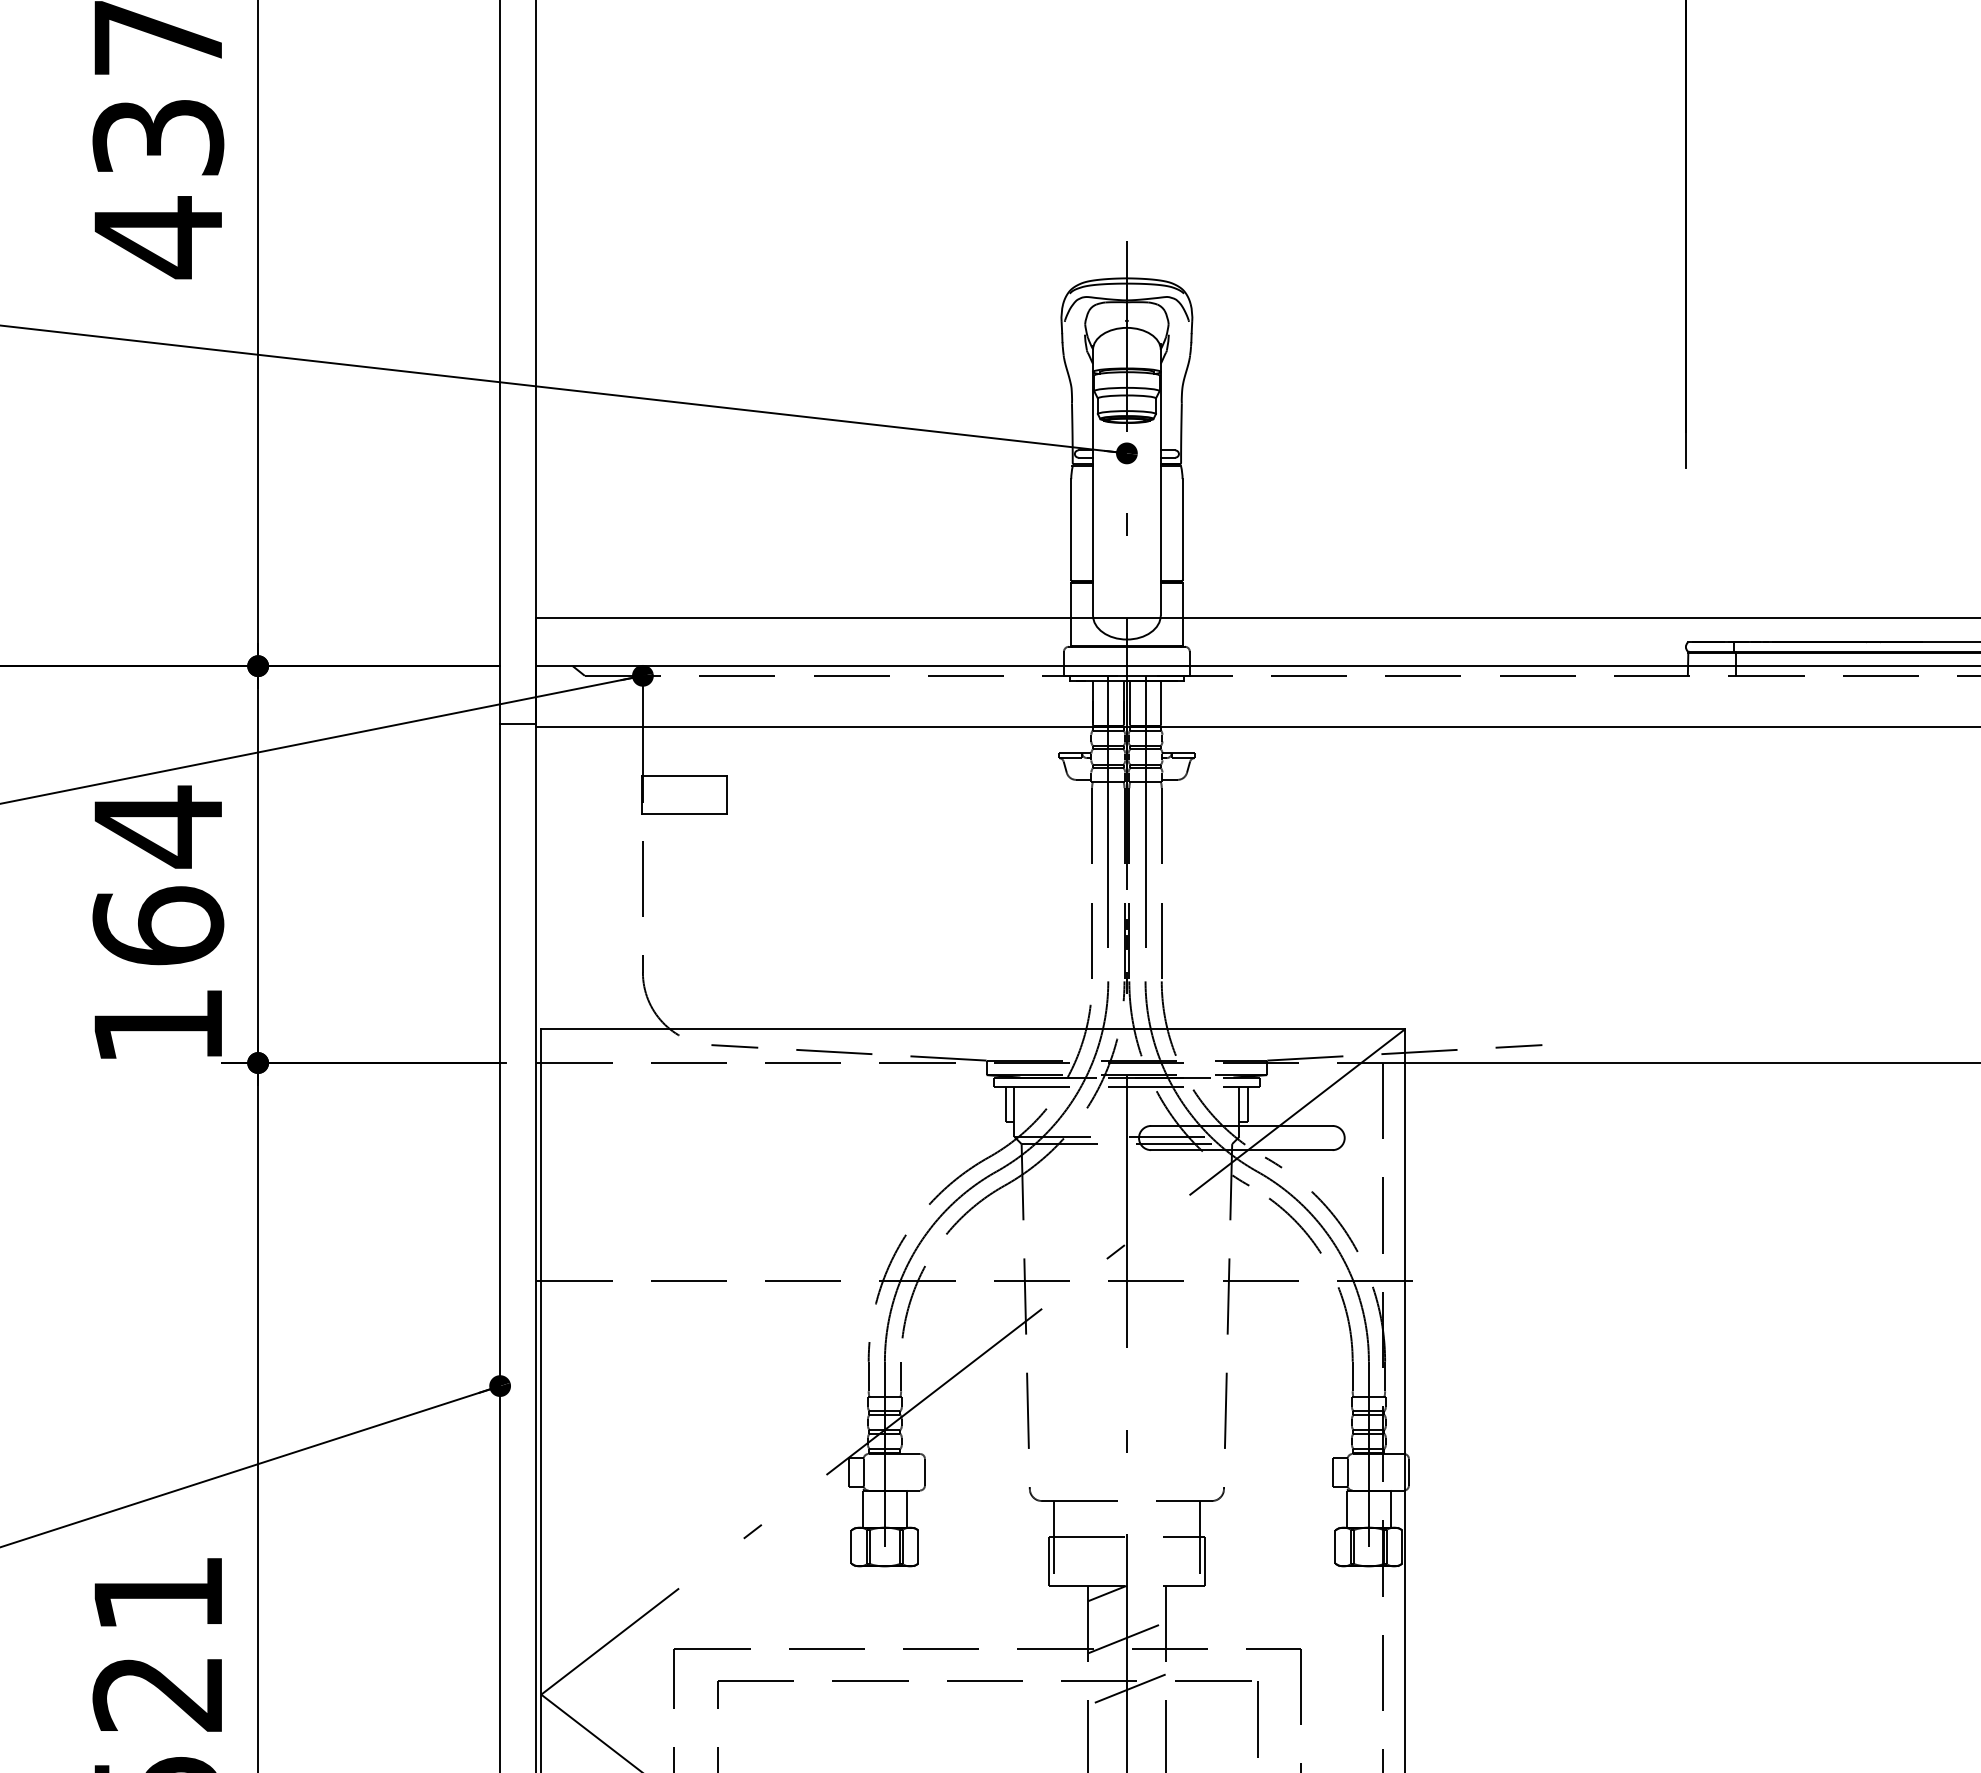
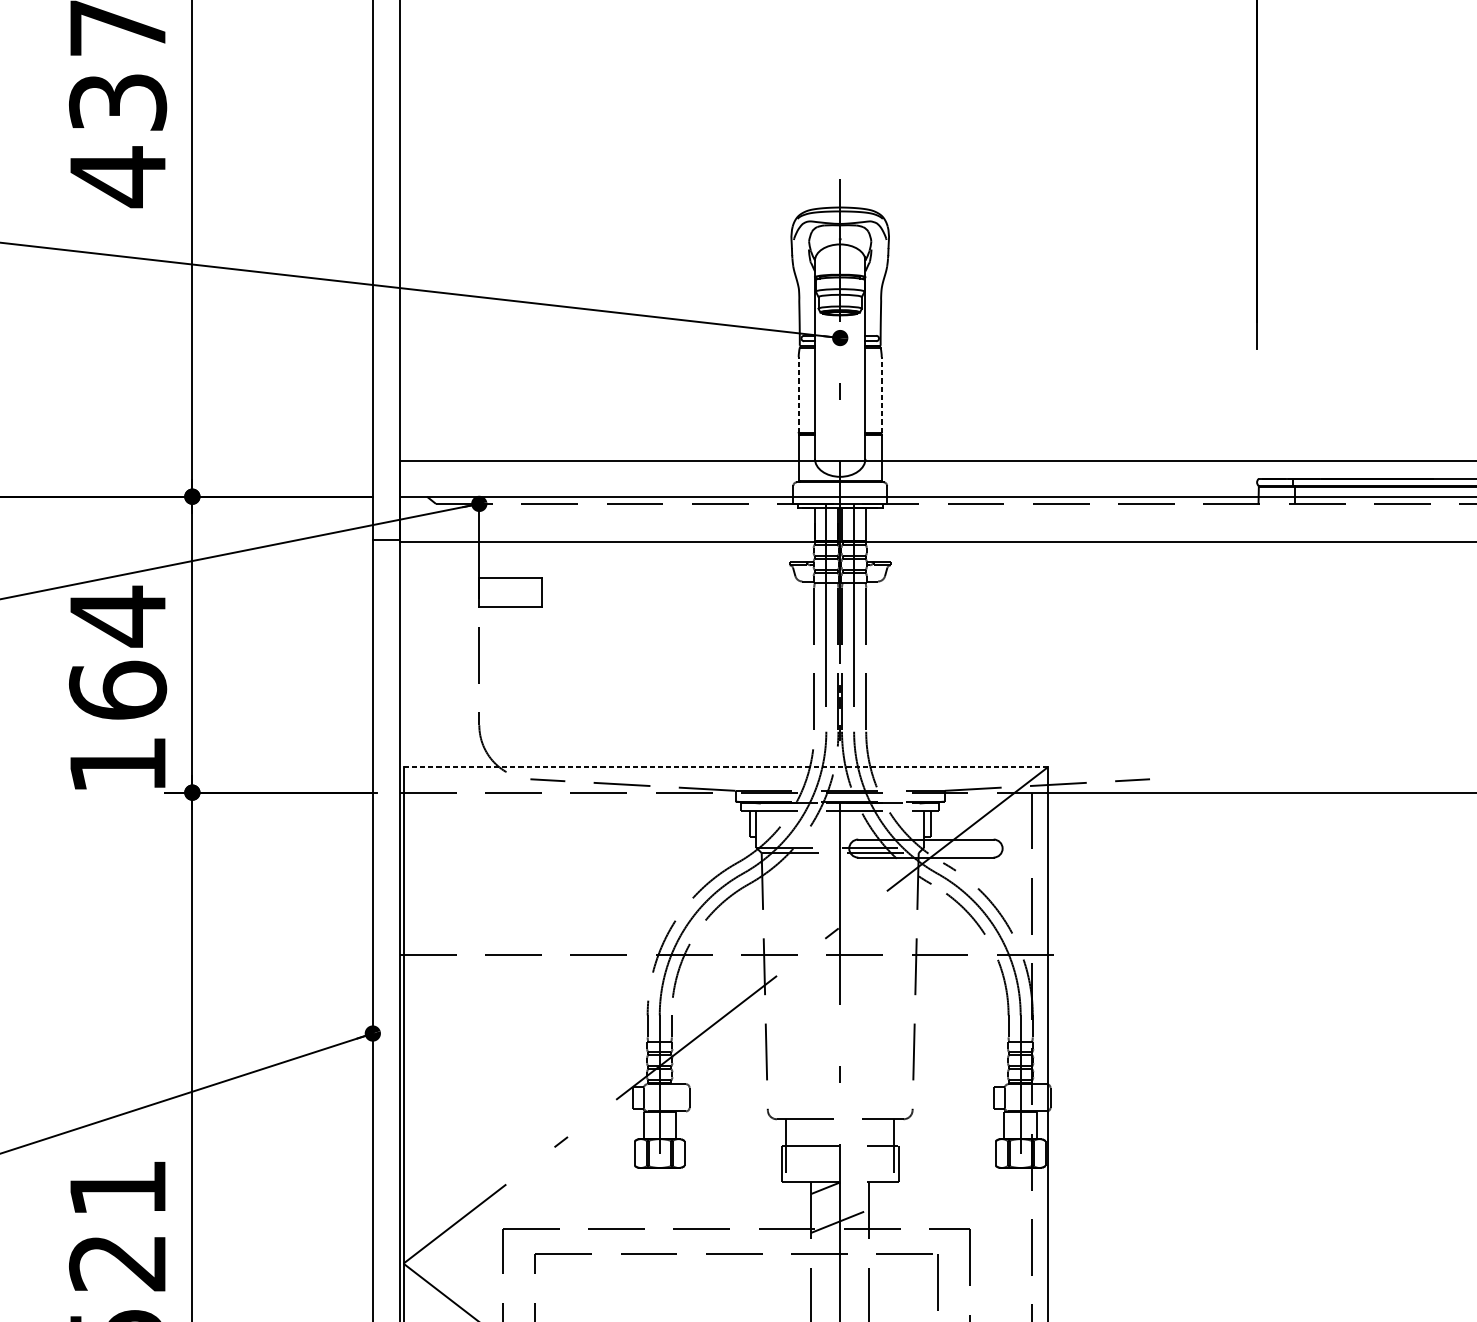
line: (1071, 529) -> (798, 394), solid -> dashed
line: (1182, 529) -> (881, 394), solid -> dashed
line: (973, 1029) -> (725, 767), solid -> dashed
line: (1126, 1689) -> (839, 1259), removed

